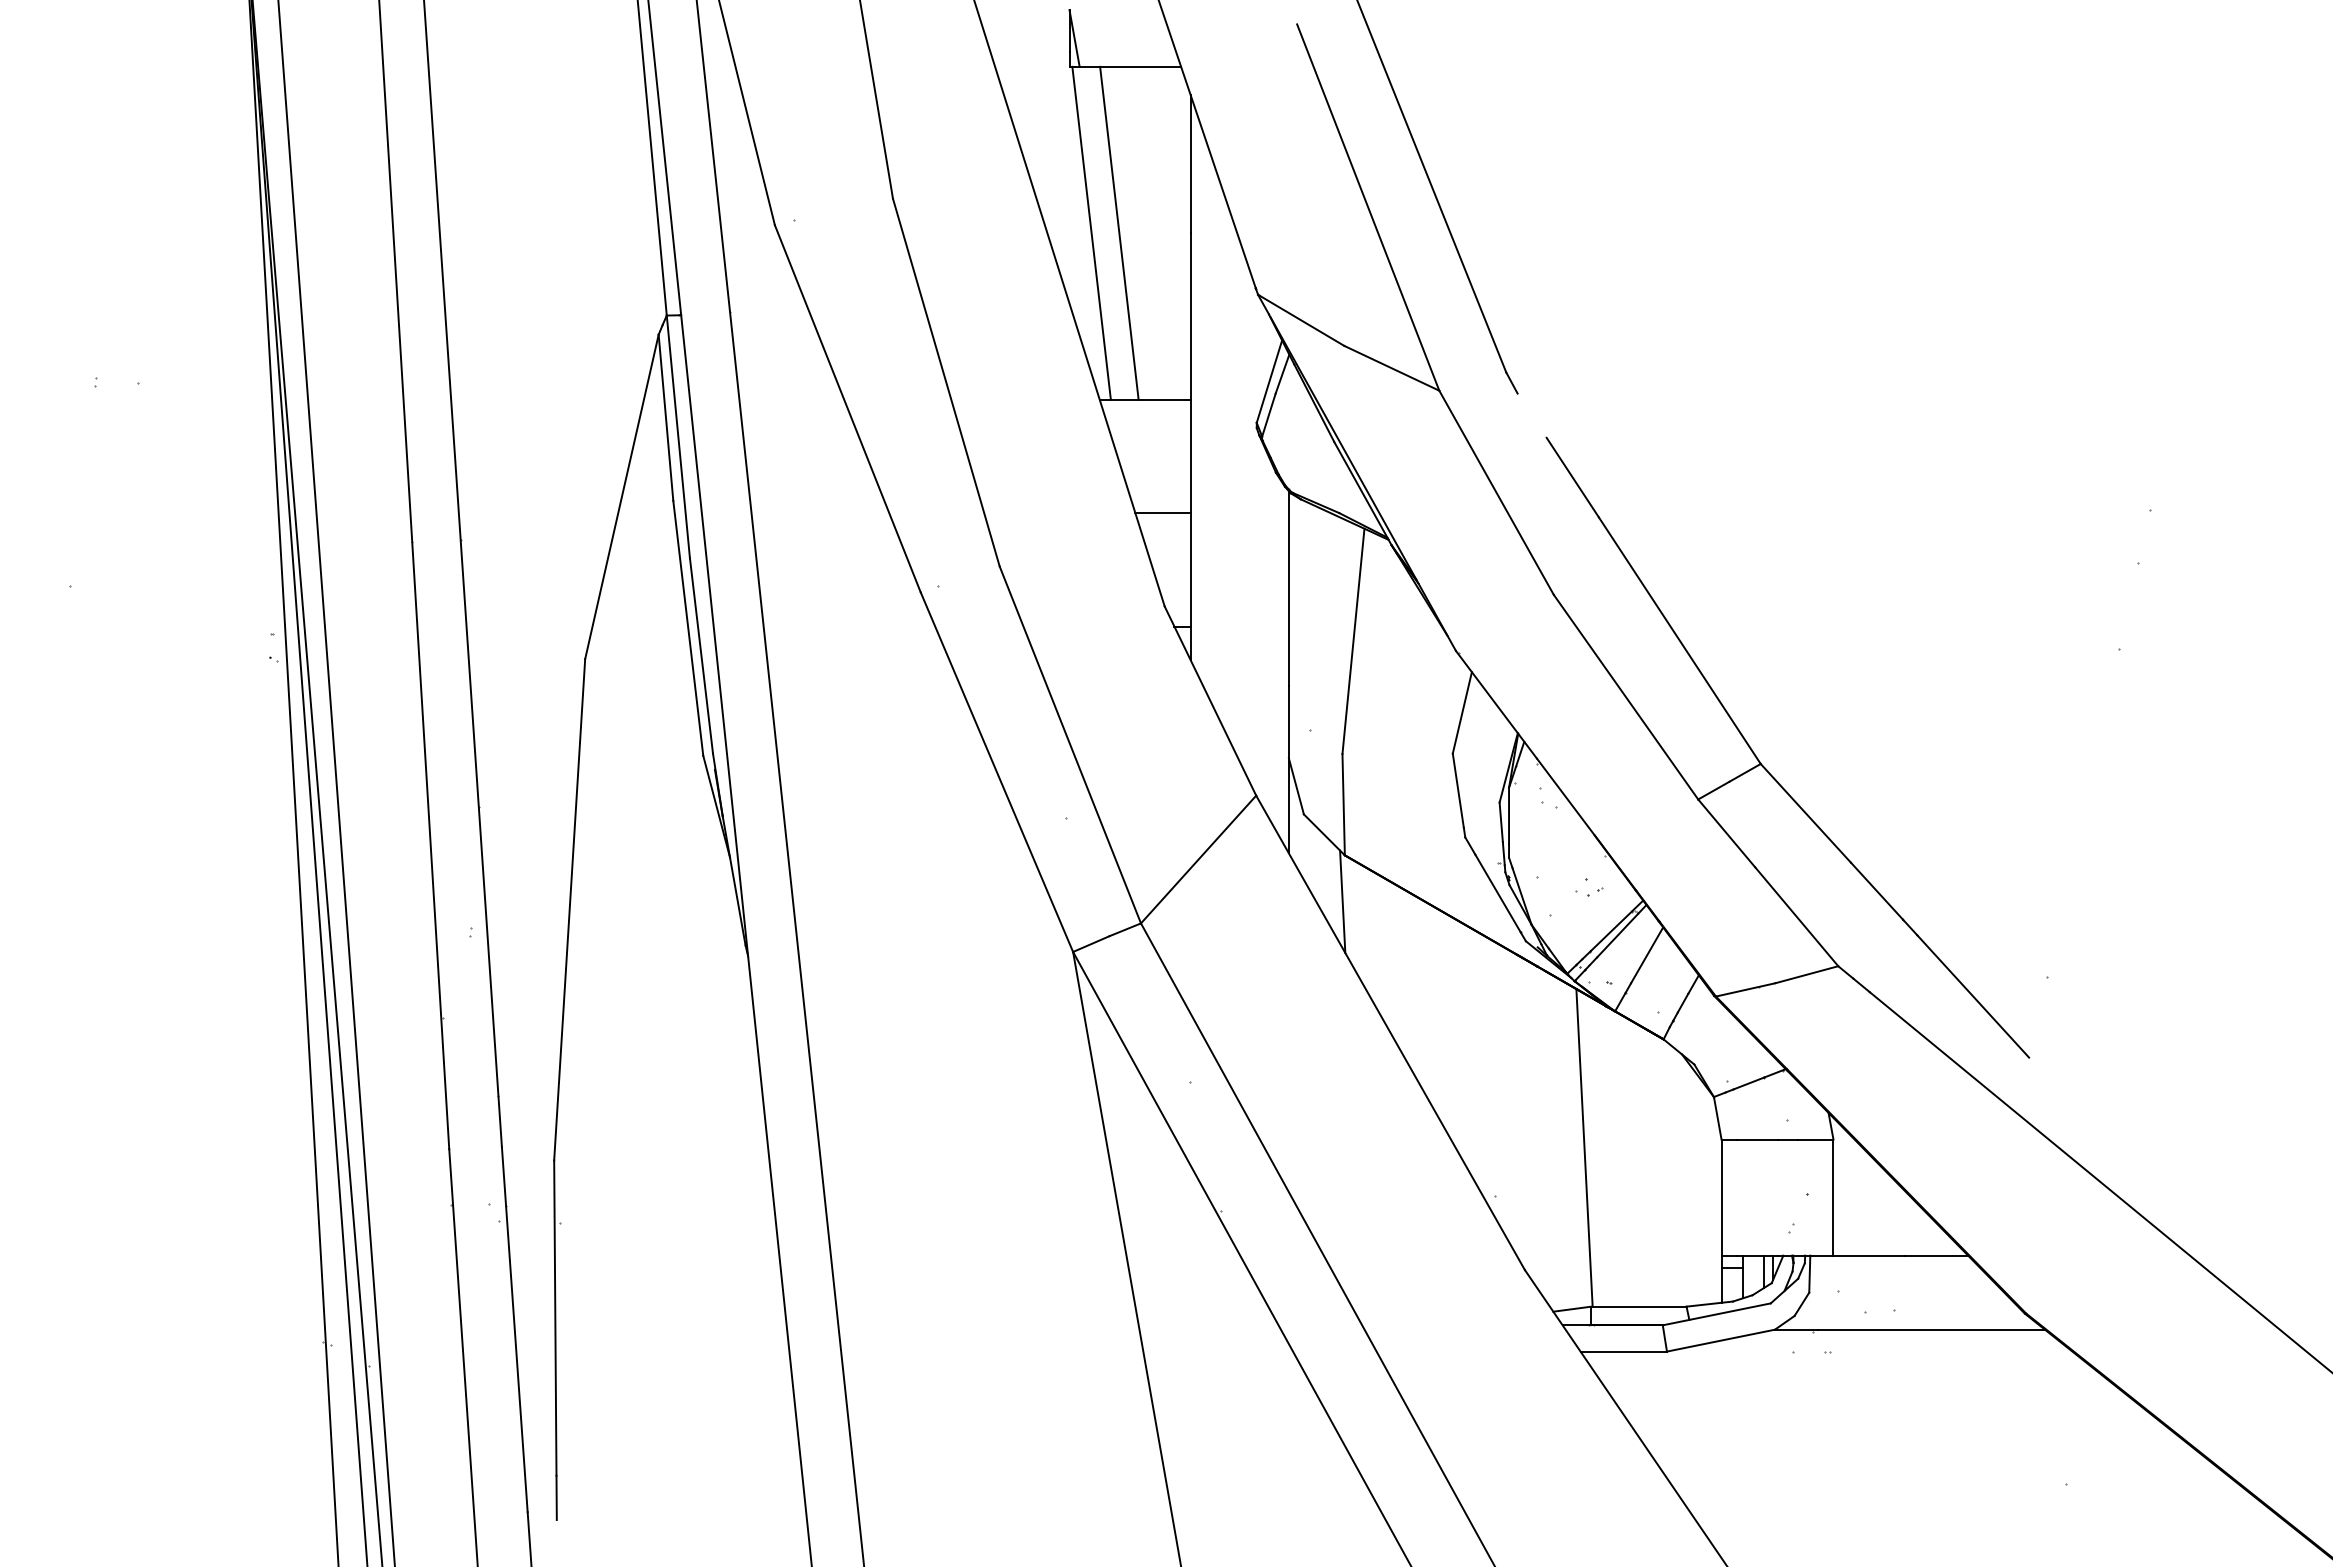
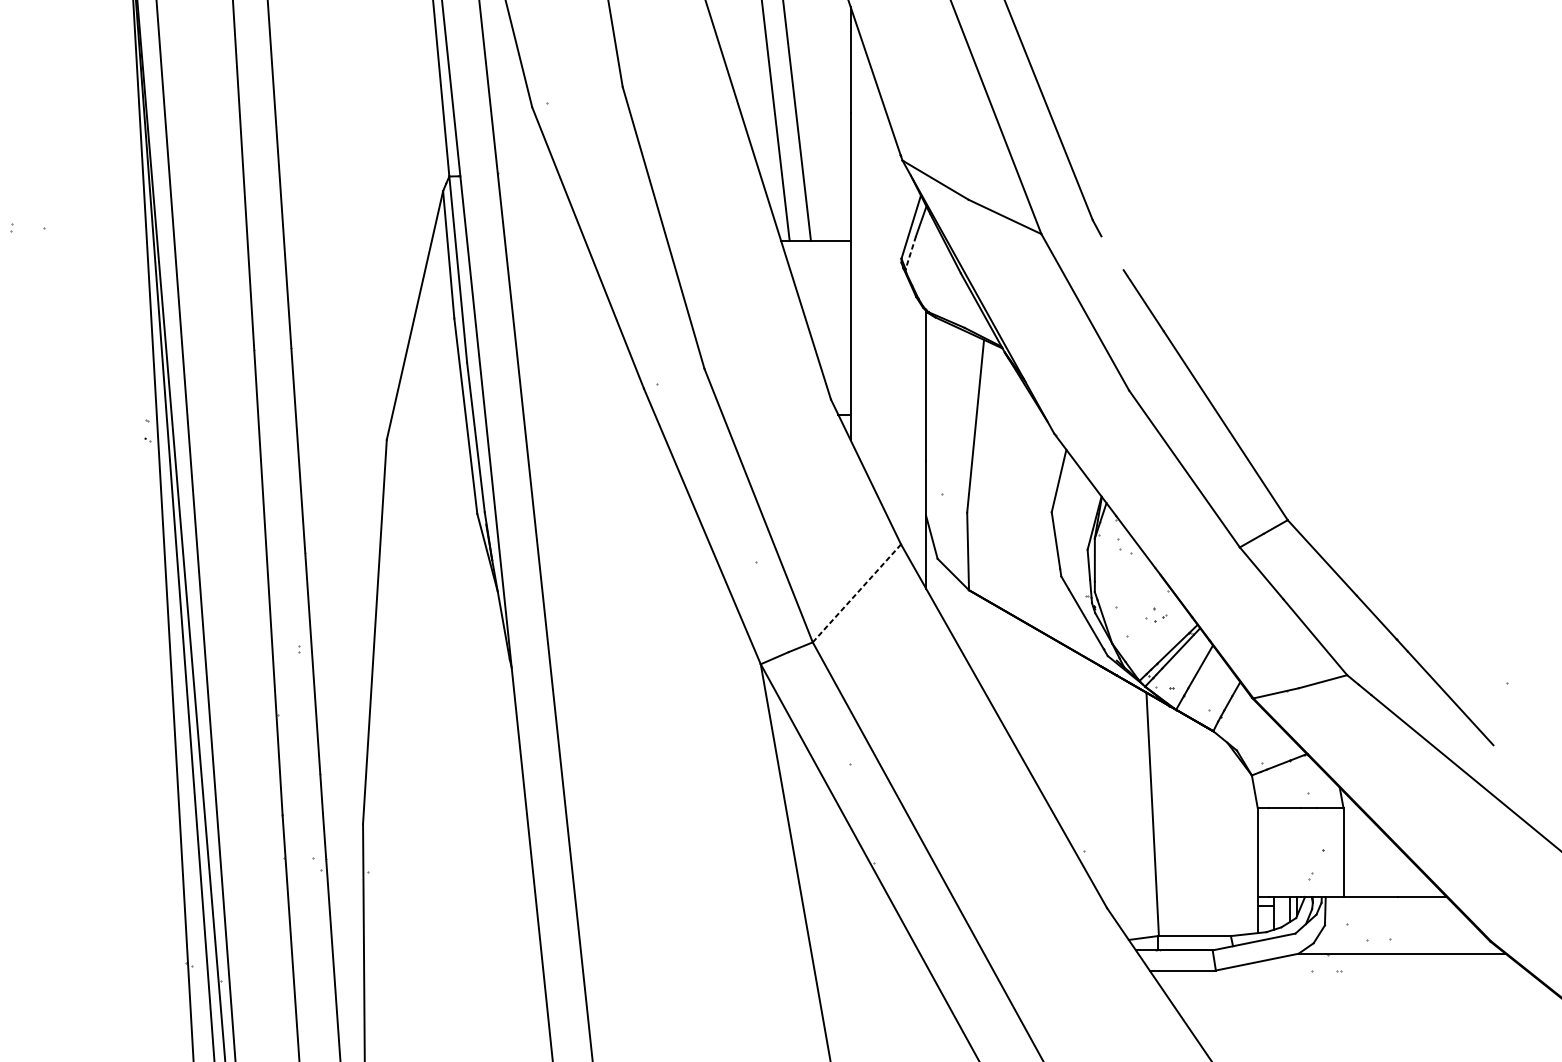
line: (1268, 415) -> (910, 253), solid -> dashed
line: (1162, 513) -> (829, 328), removed
line: (1198, 859) -> (856, 593), solid -> dashed
line: (1342, 901) -> (967, 625), removed

